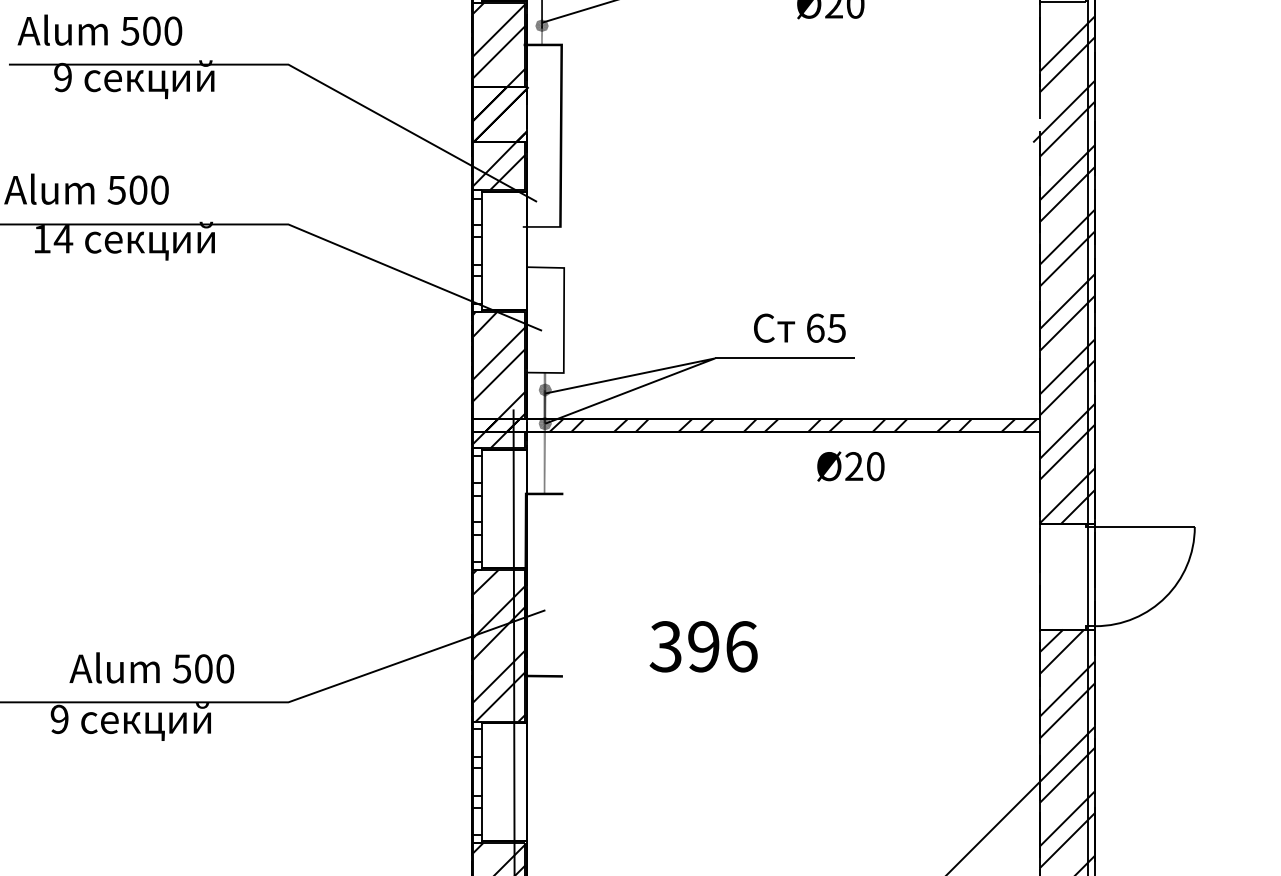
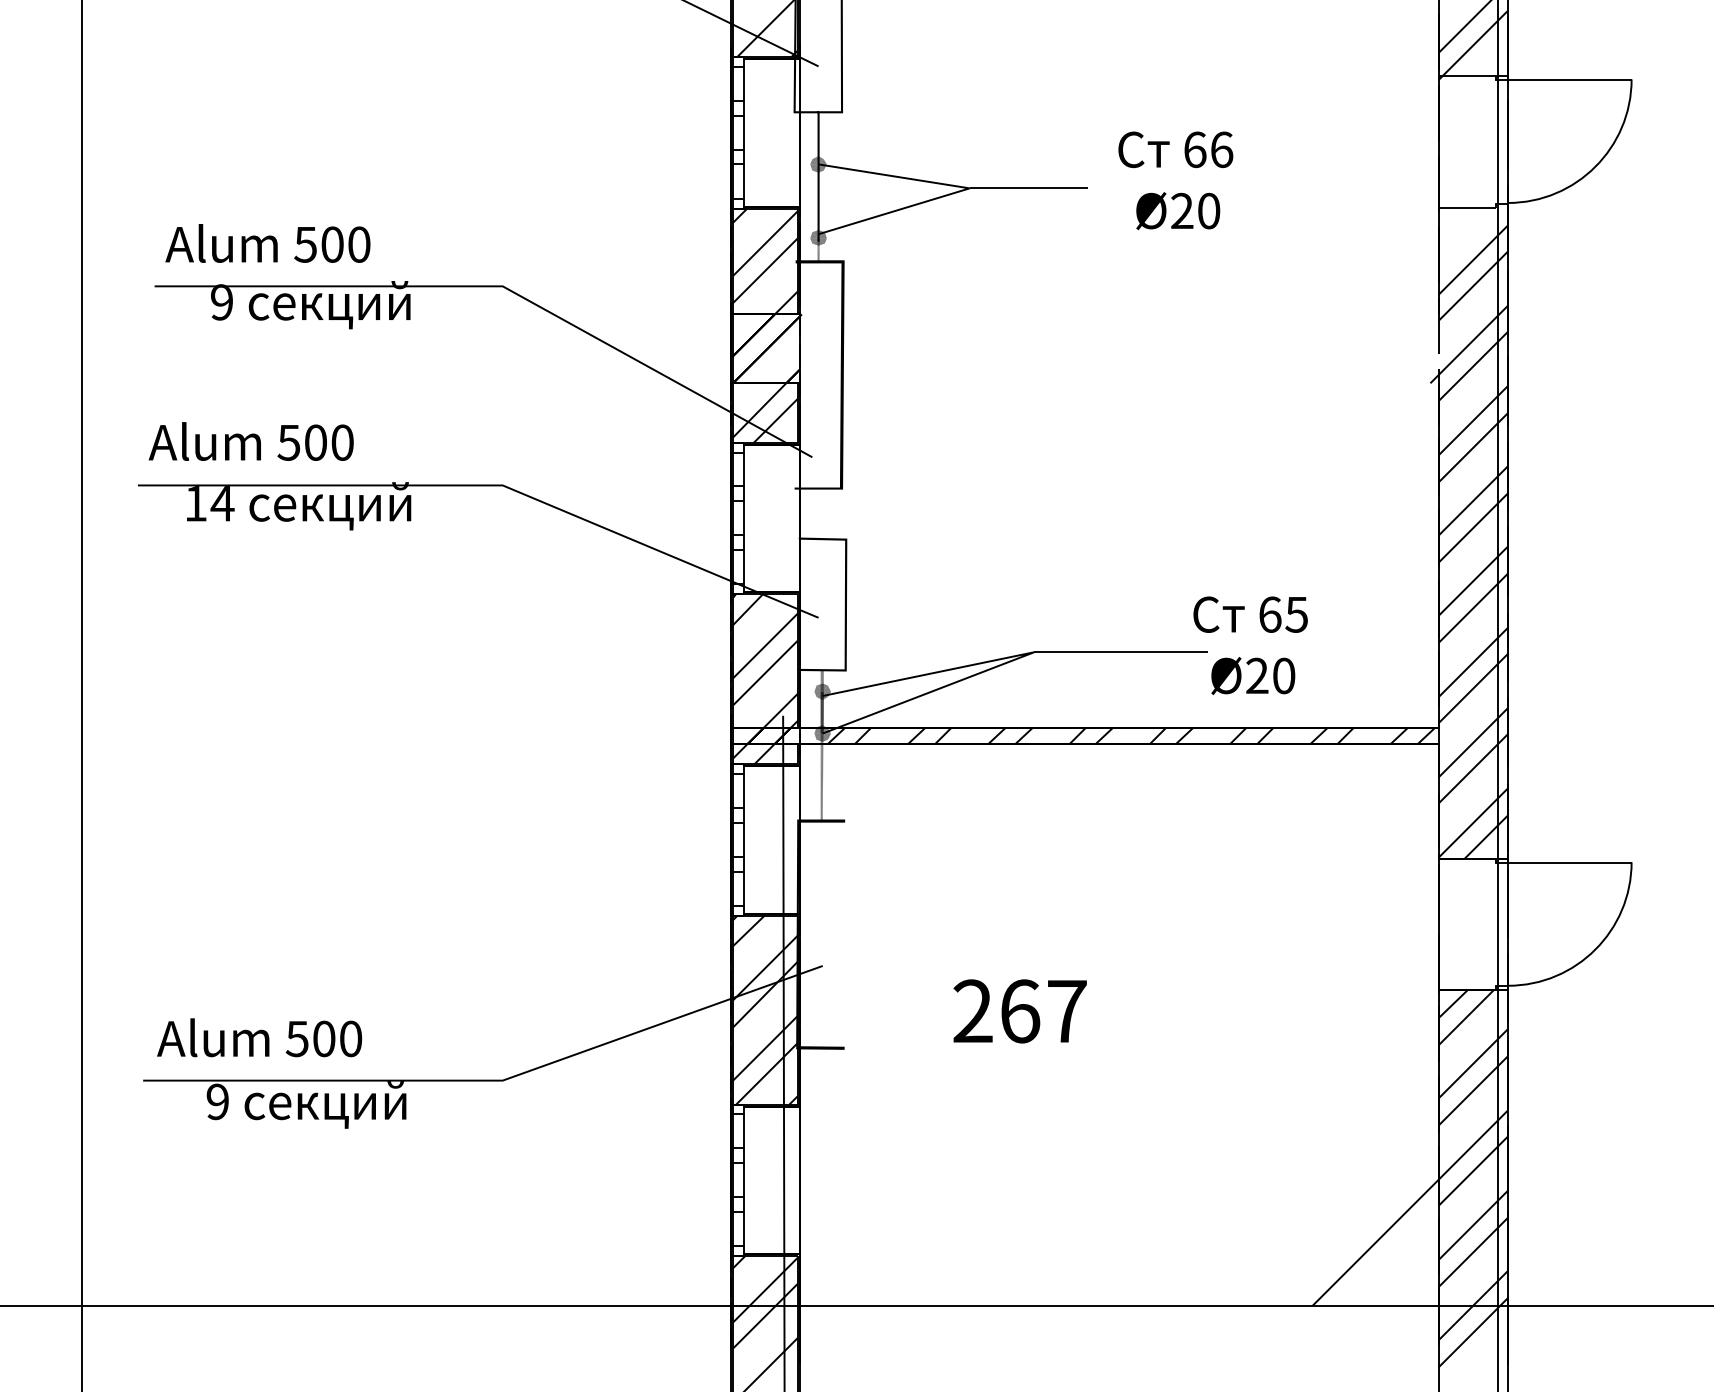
text: (799, 328) -> (1250, 614), moved
text: (851, 466) -> (1253, 675), moved
text: (703, 646) -> (1019, 1011), 396 -> 267
text: (151, 667) -> (259, 1037), moved

